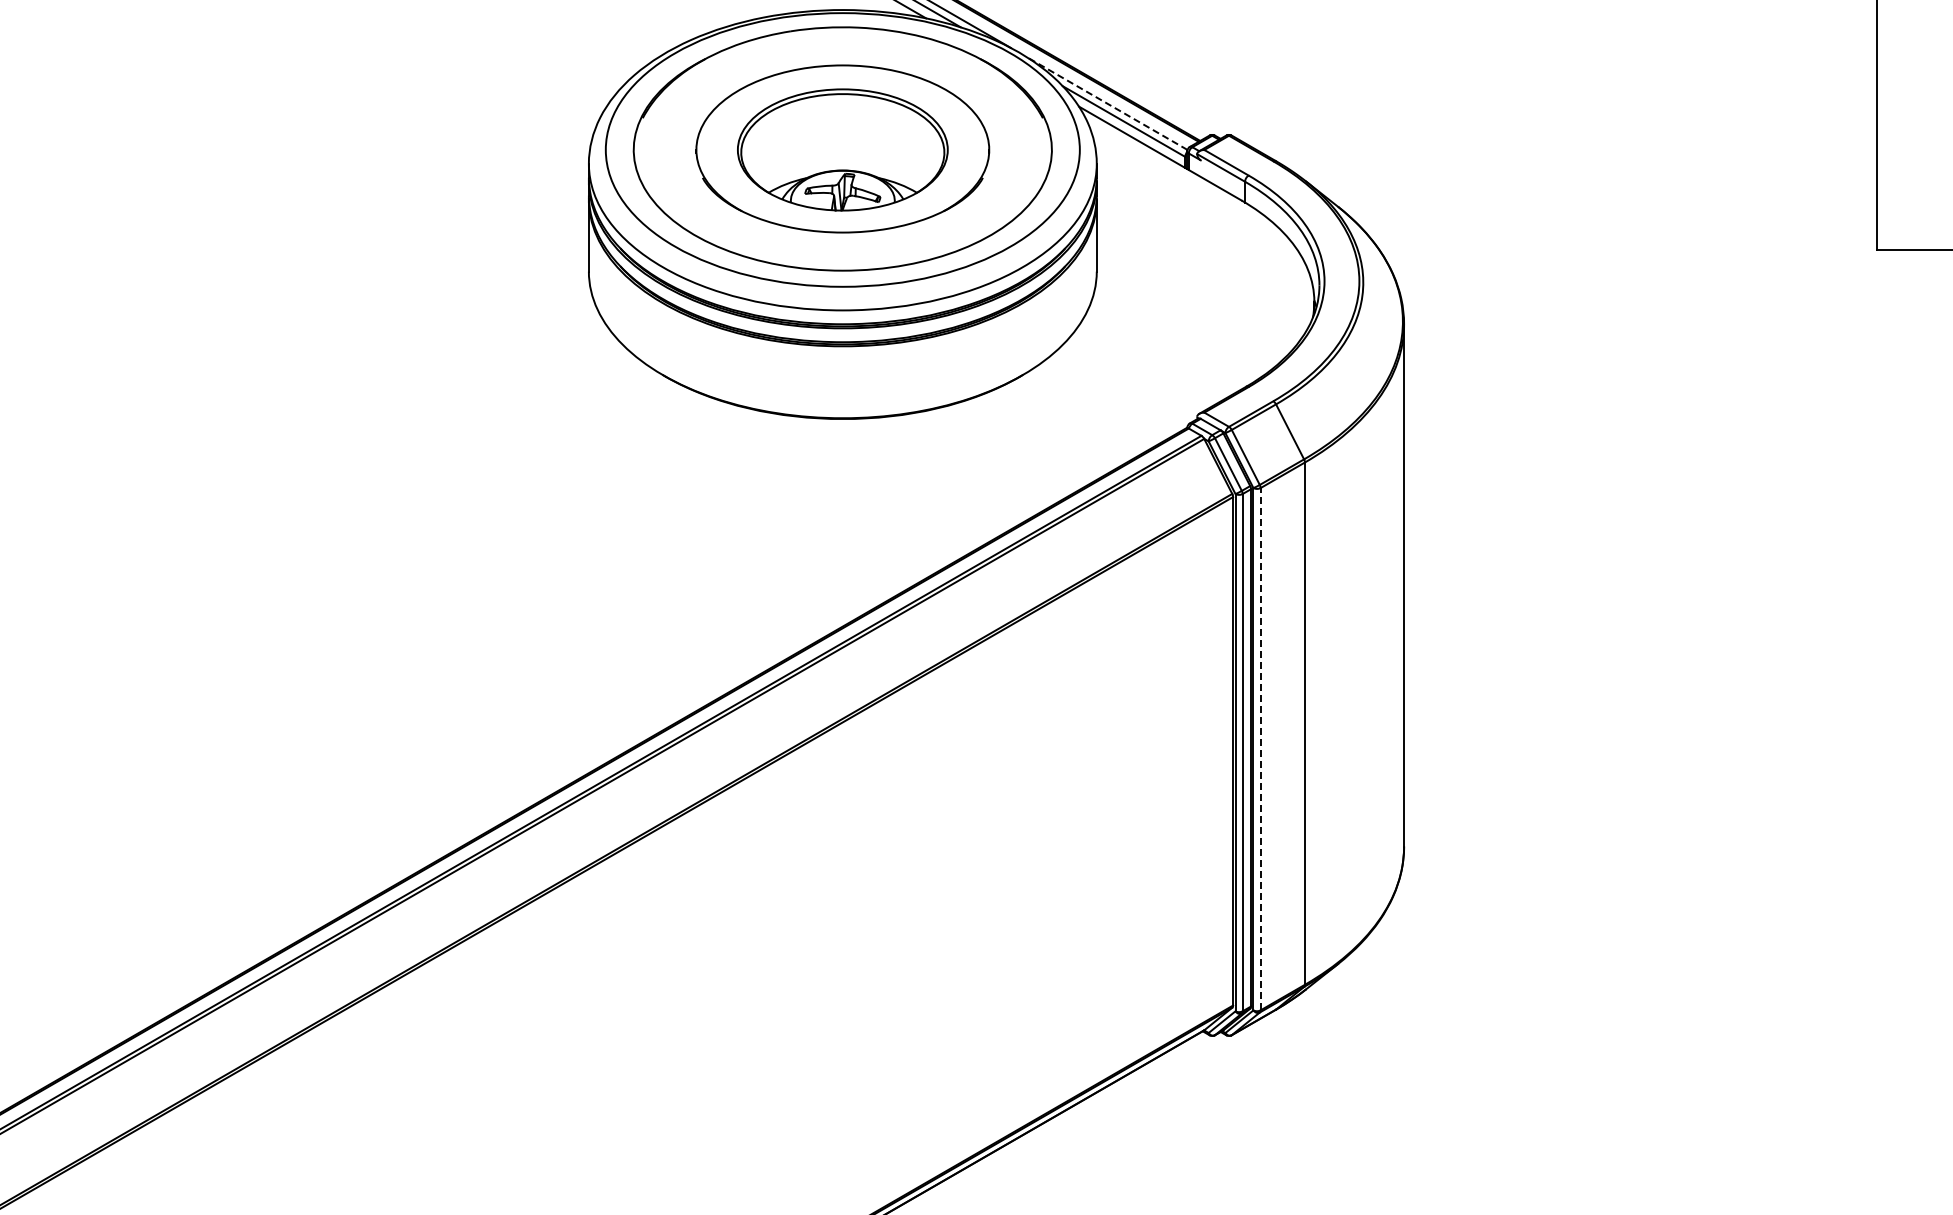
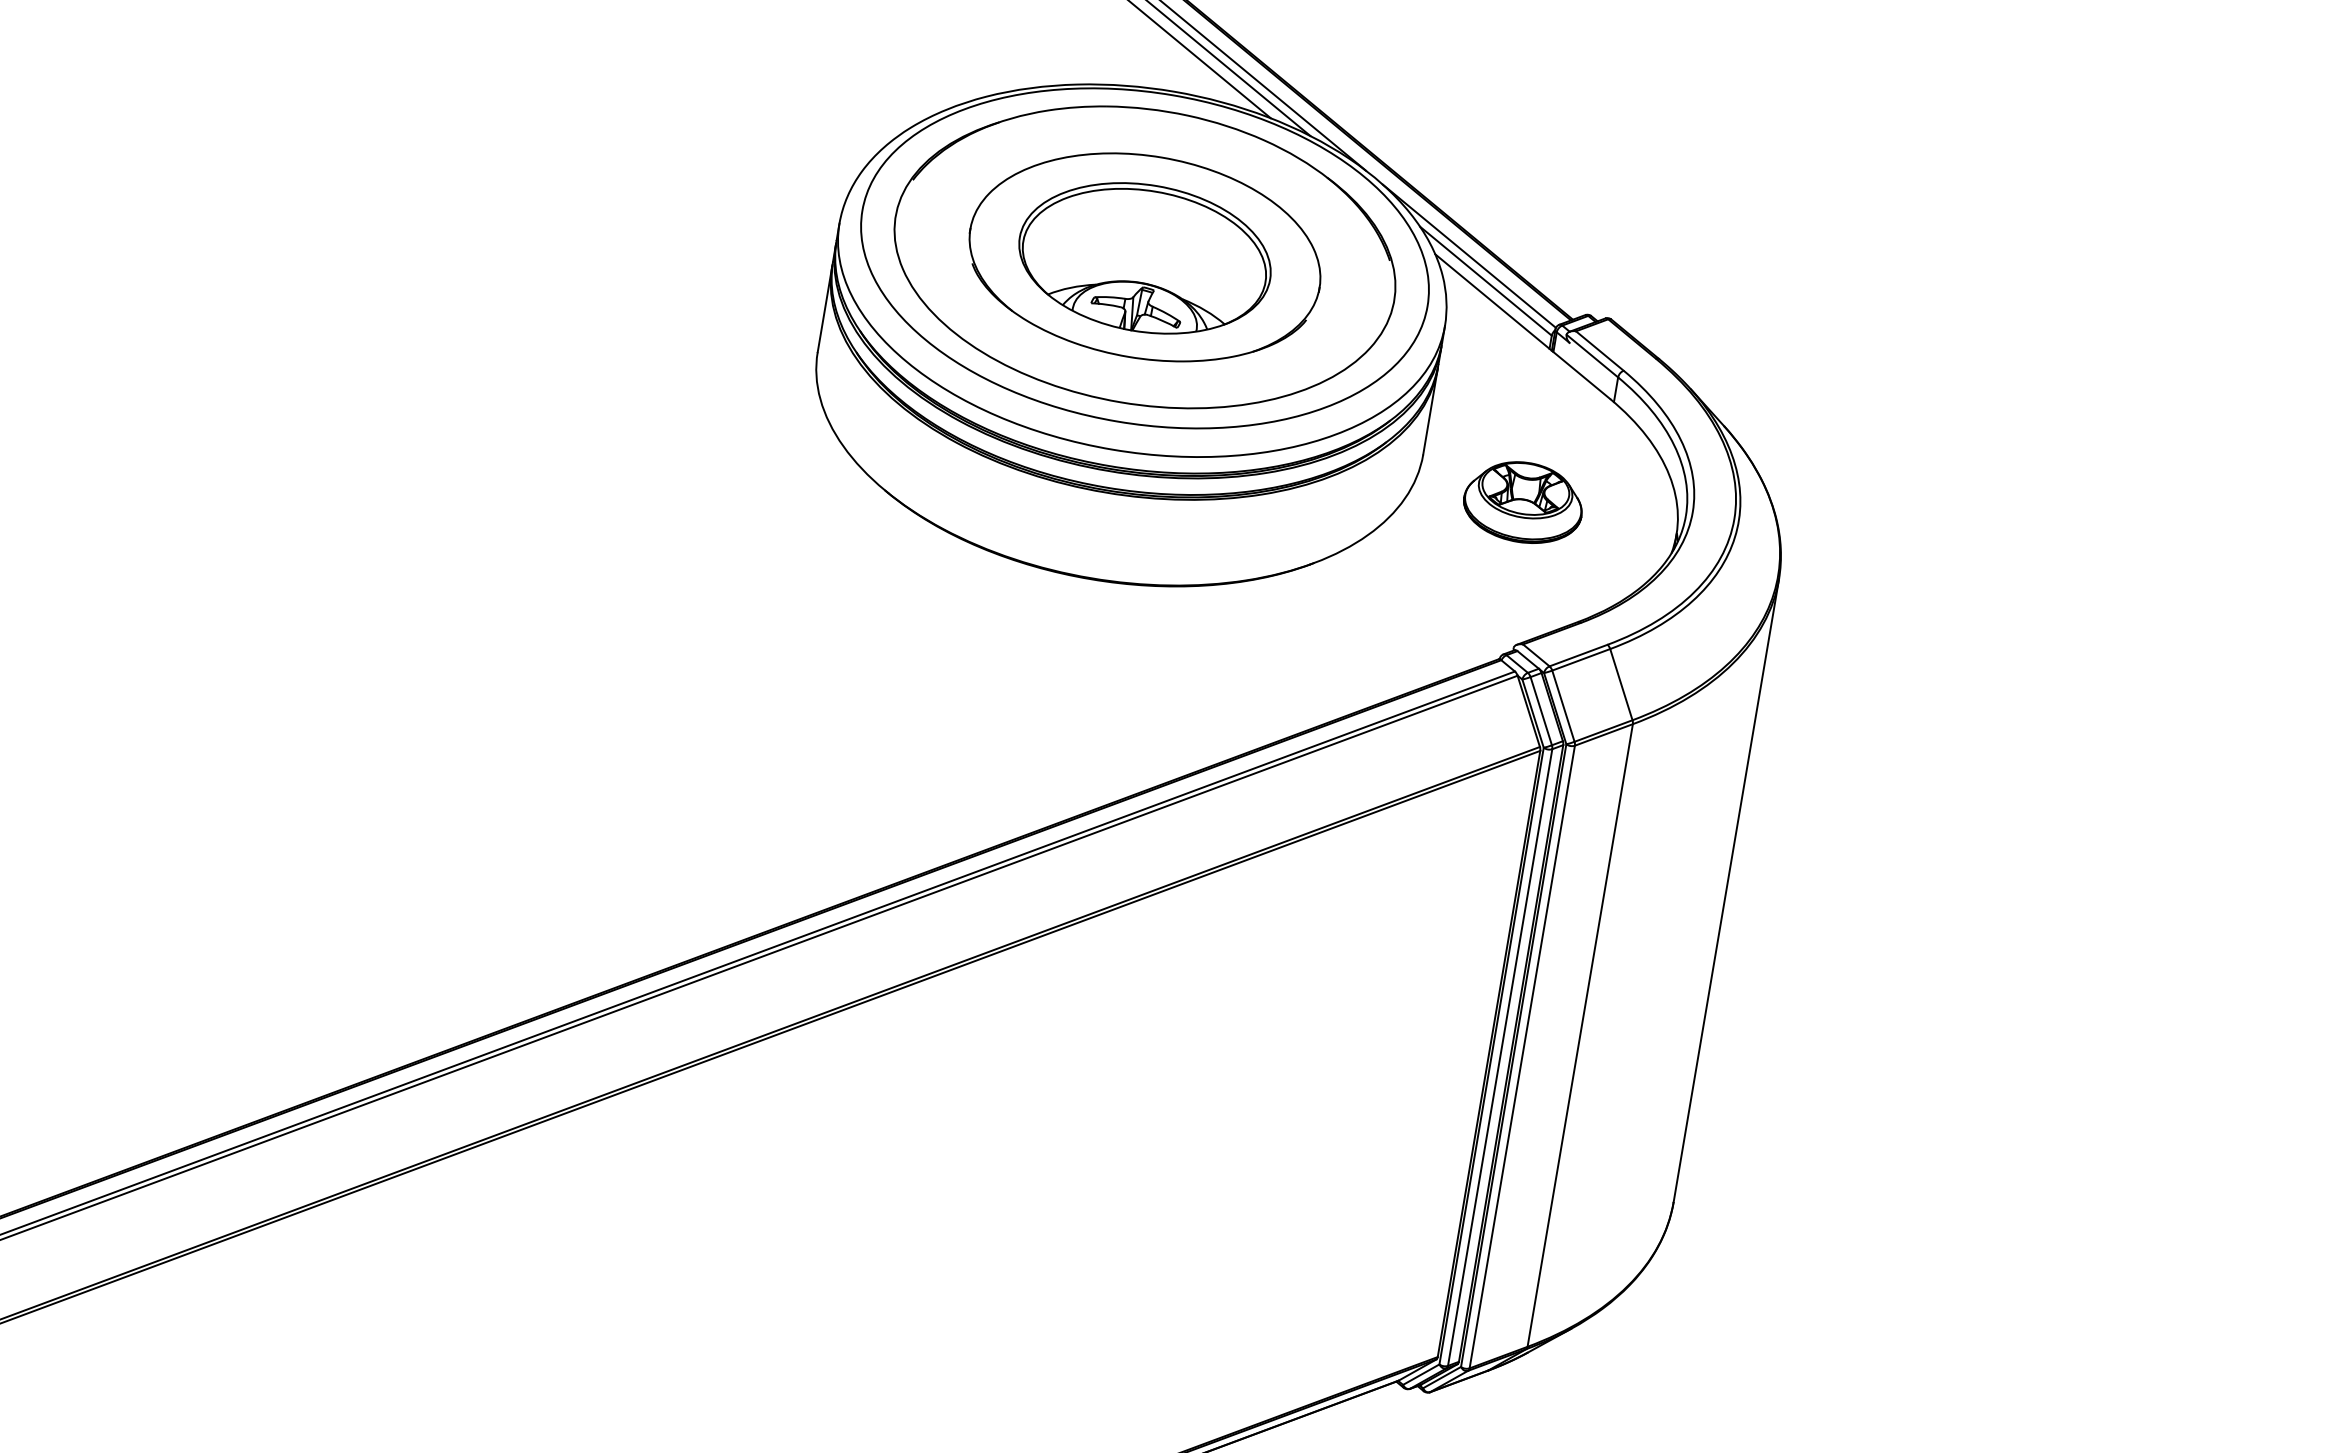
line: (1107, 103) -> (1469, 256), dashed -> solid
part: (1185, 296) -> (1523, 502), added
line: (1260, 748) -> (1522, 1056), dashed -> solid

